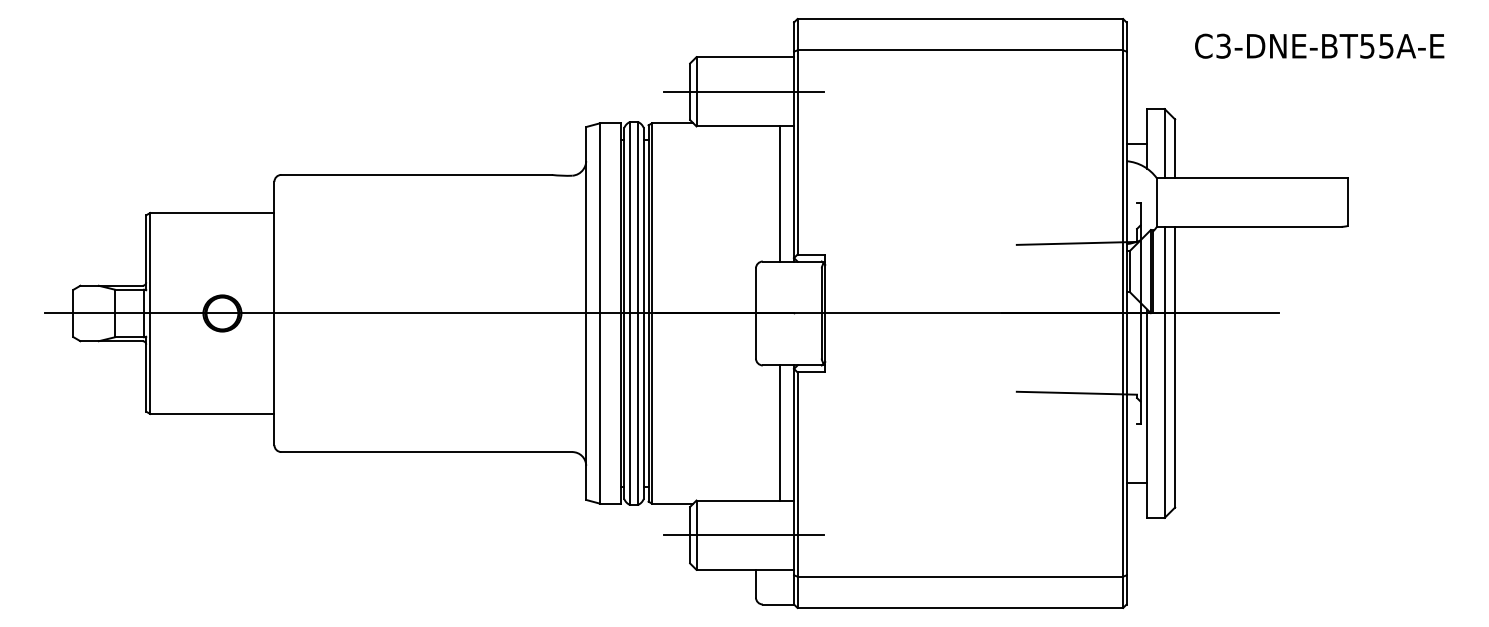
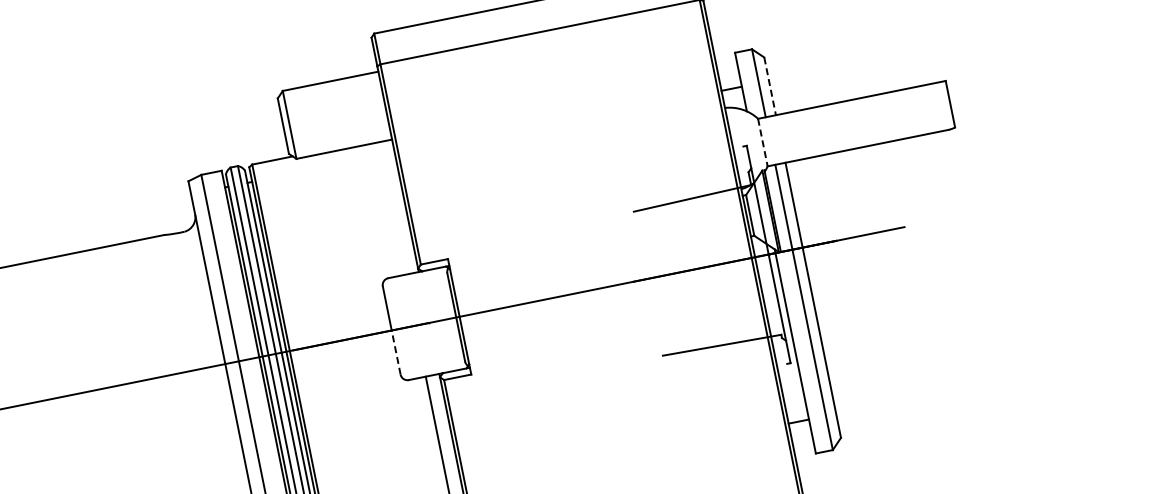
line: (743, 91) -> (335, 115), removed
line: (1175, 149) -> (770, 86), solid -> dashed
line: (780, 193) -> (392, 208), removed
line: (1156, 203) -> (762, 143), solid -> dashed
line: (755, 336) -> (395, 353), solid -> dashed

